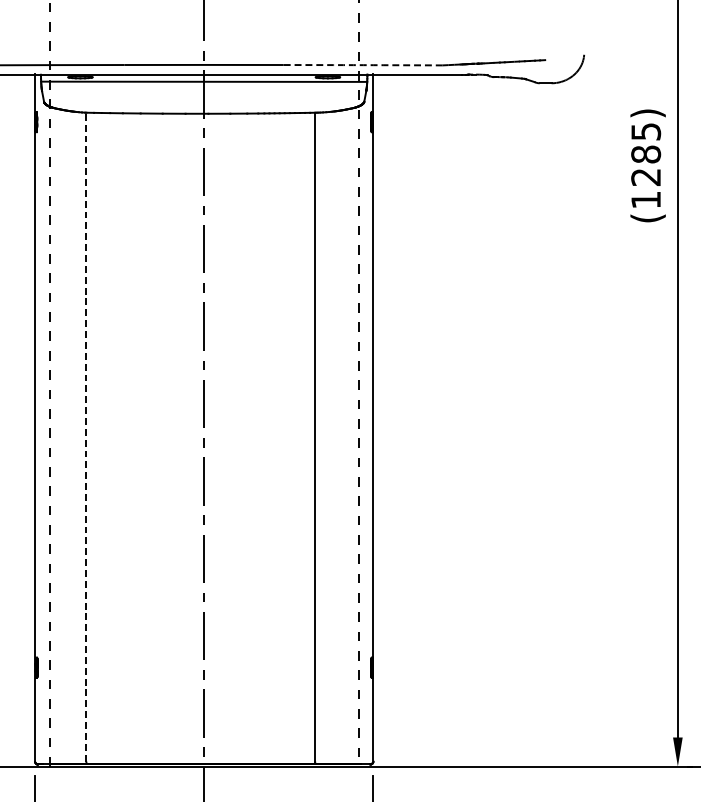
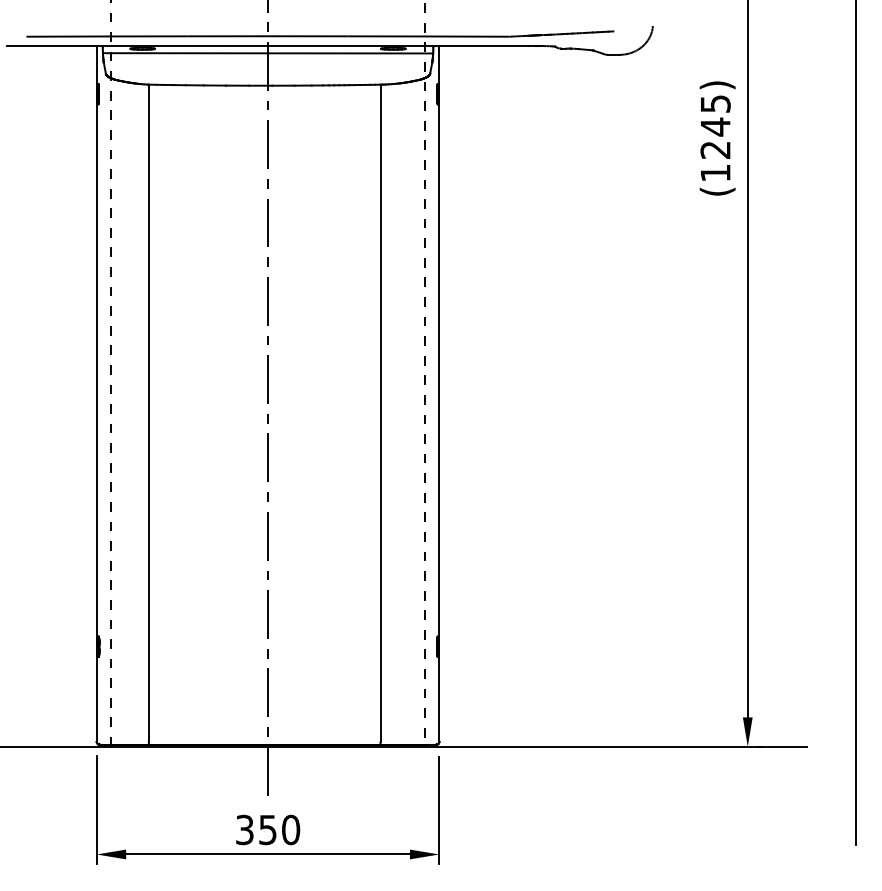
arc: (363, 65) -> (429, 36), dashed -> solid
text: (645, 154) -> (715, 126), (1285) -> (1245)
line: (86, 437) -> (148, 413), dashed -> solid

